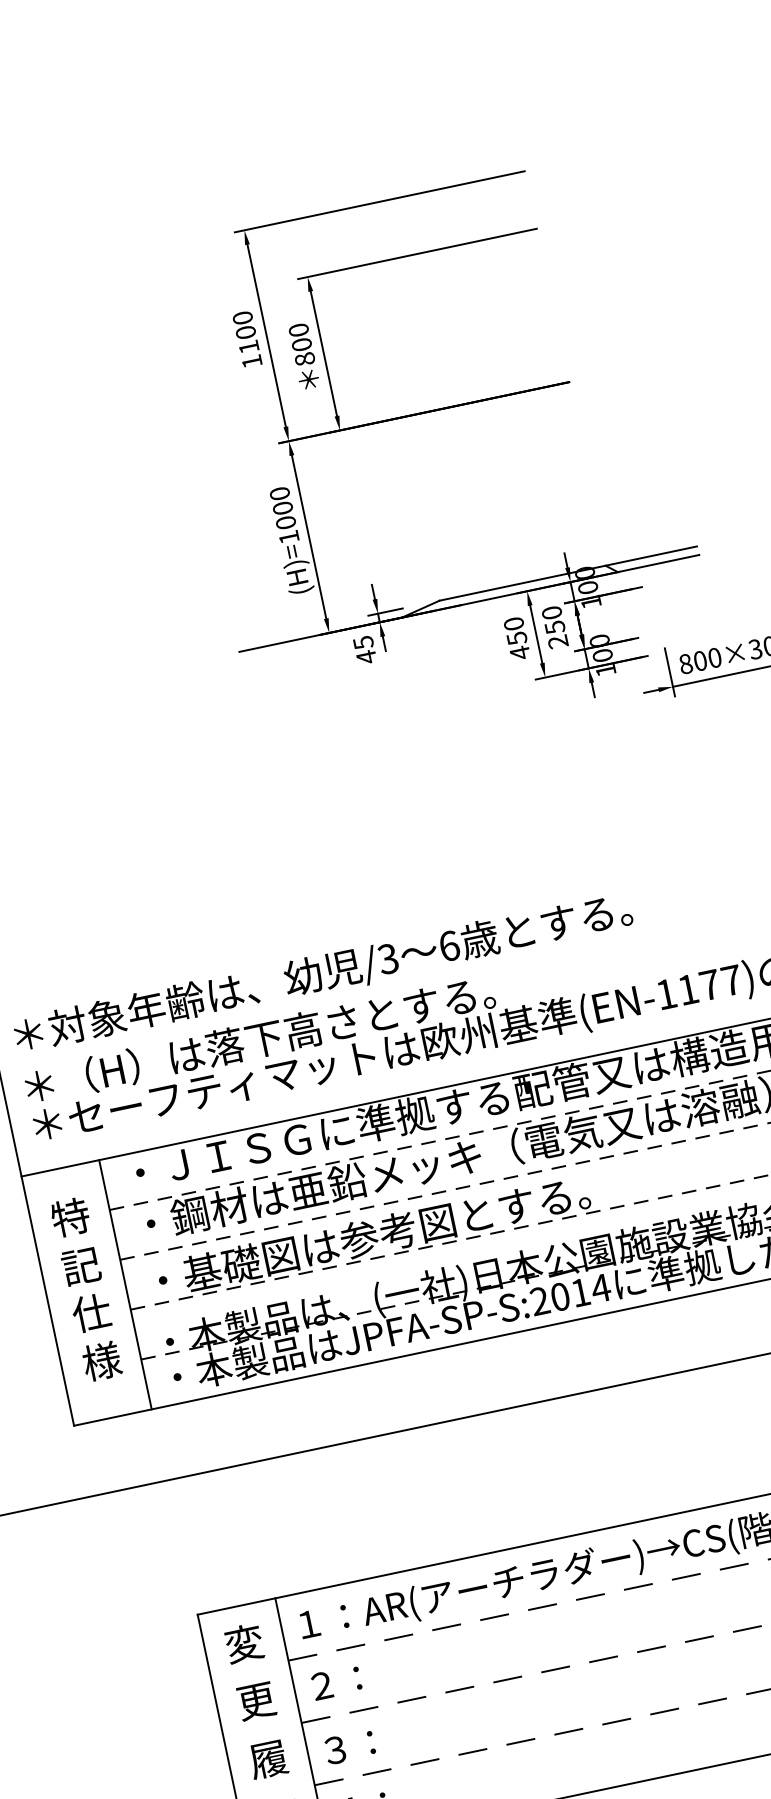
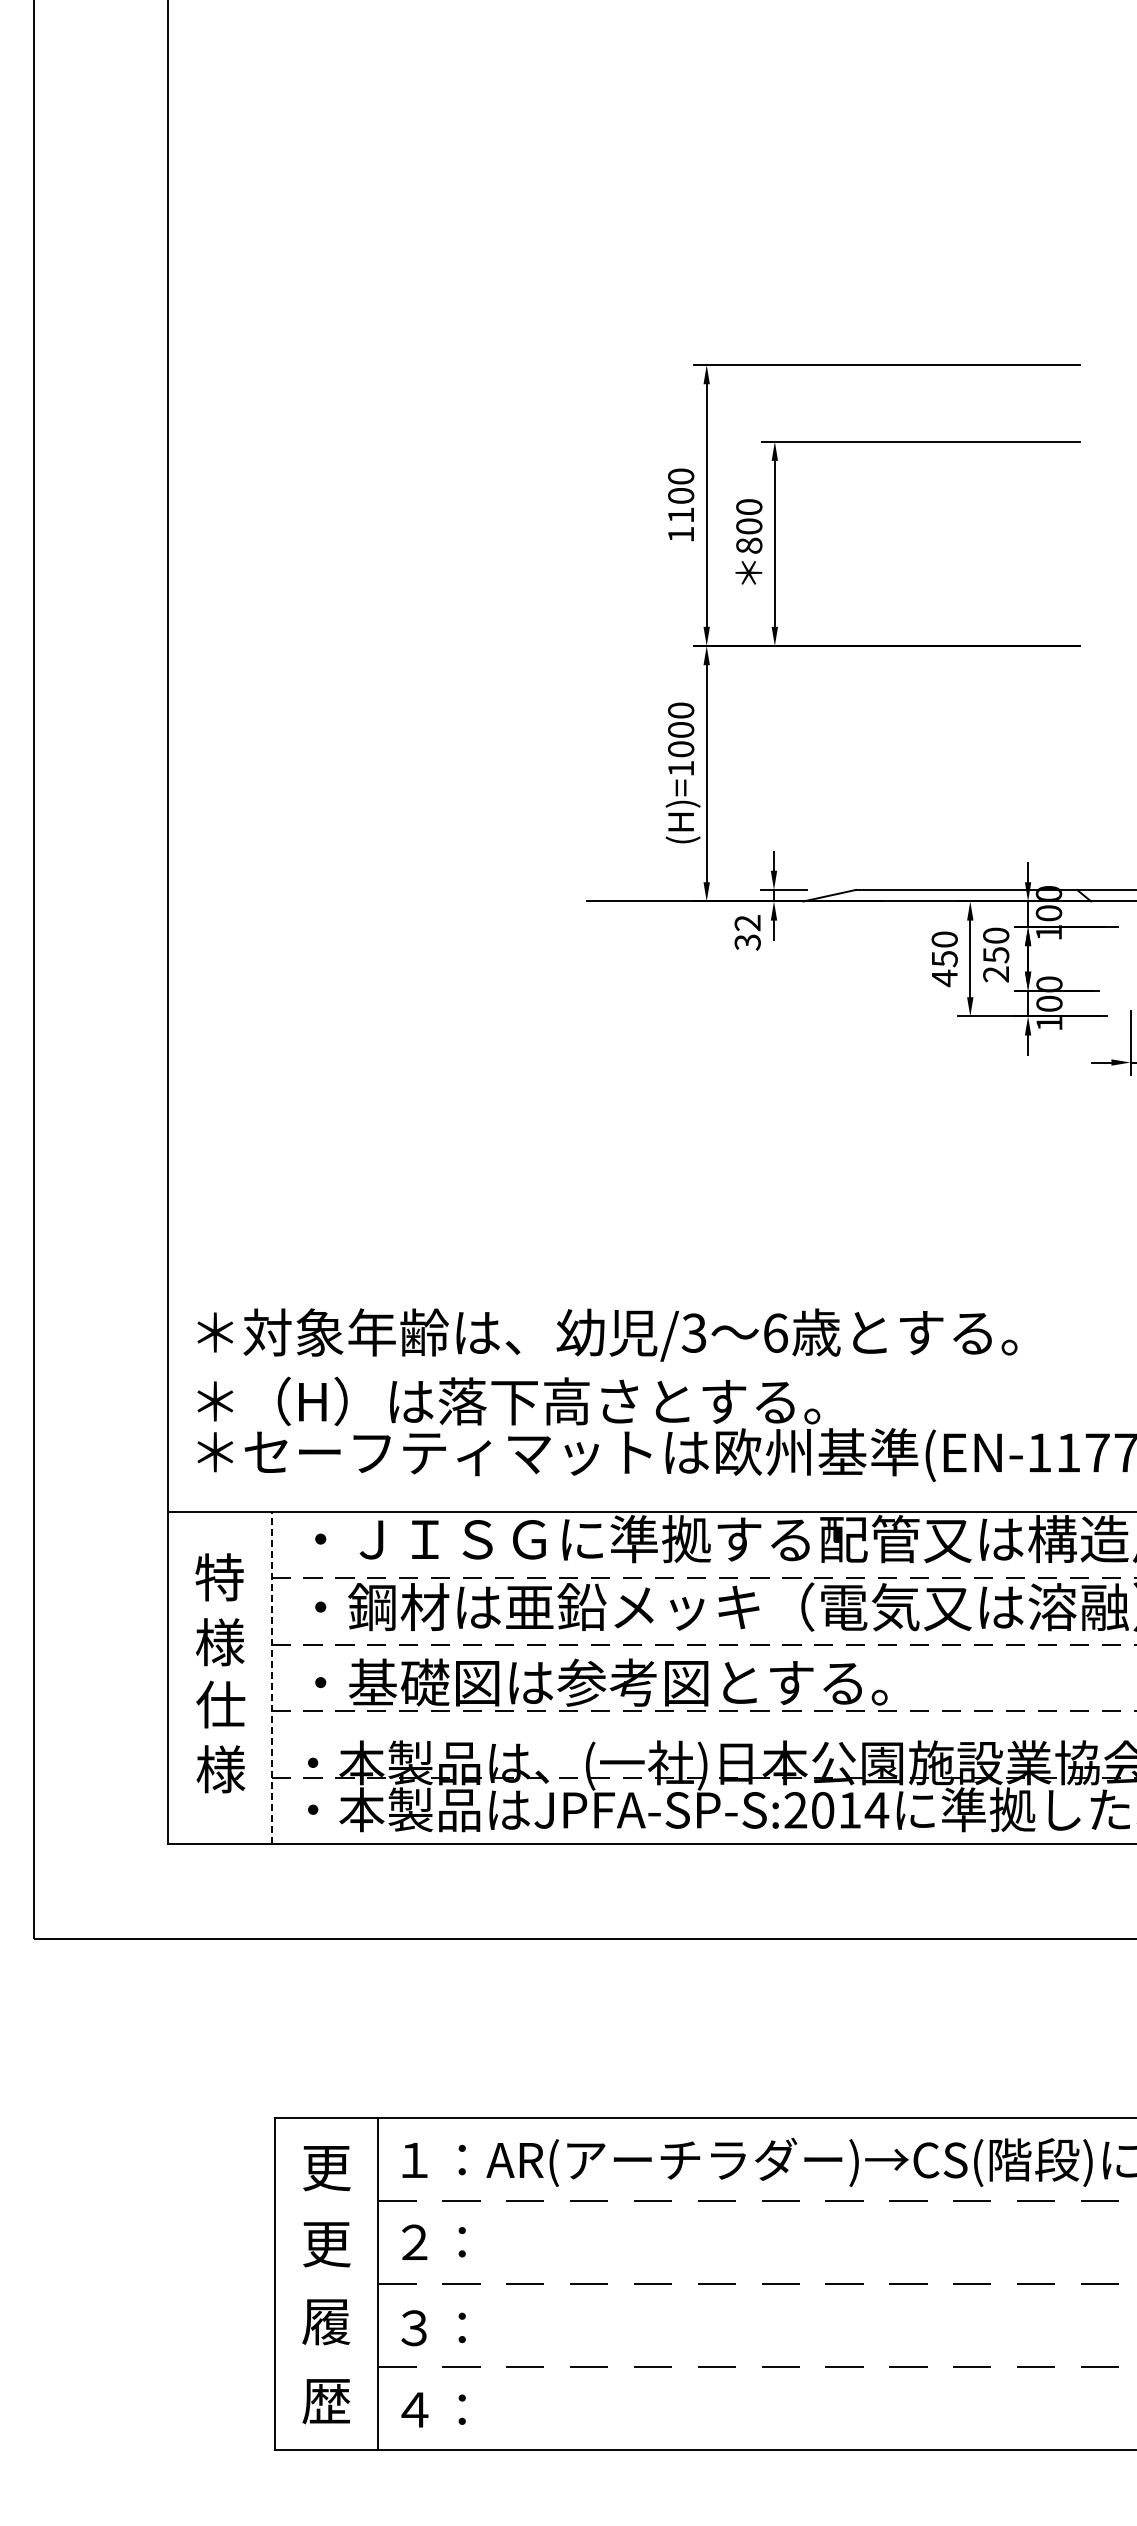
text: (364, 650) -> (747, 933), 45 -> 32
text: (81, 1266) -> (220, 1642), 記 -> 様
line: (125, 1284) -> (271, 1677), solid -> dashed
text: (244, 1643) -> (326, 2167), 変 -> 更

